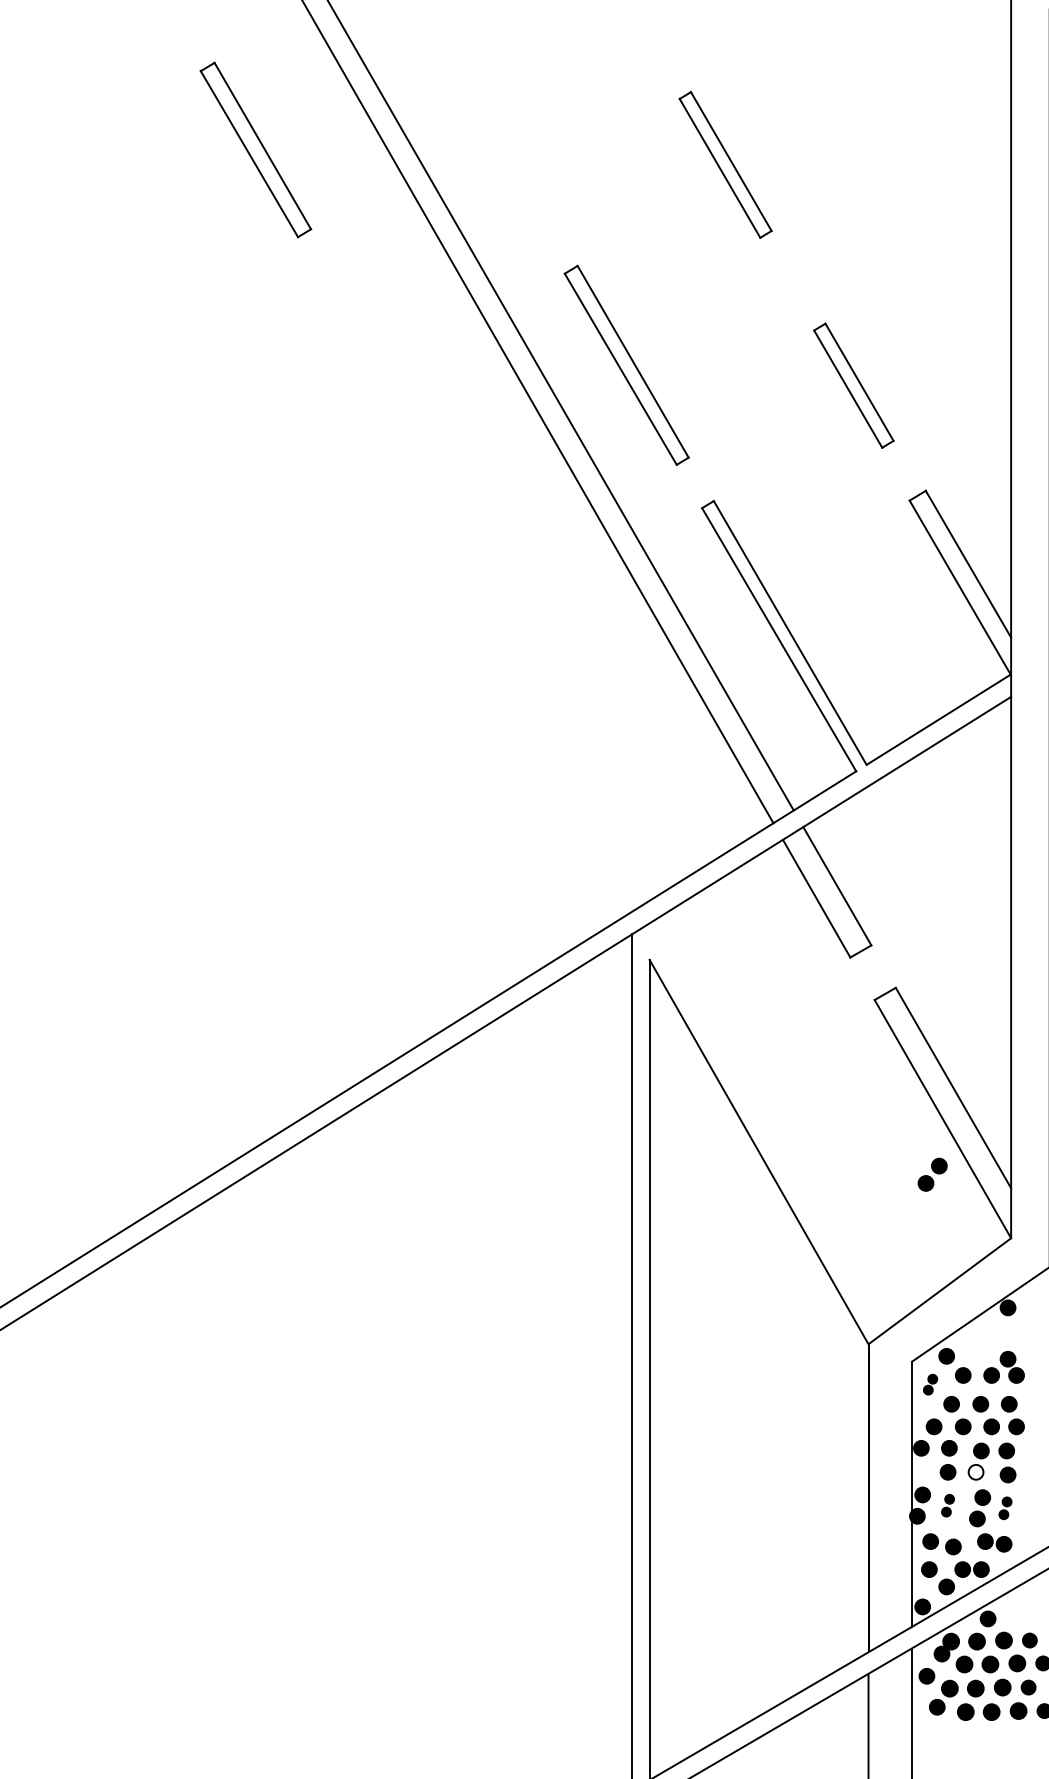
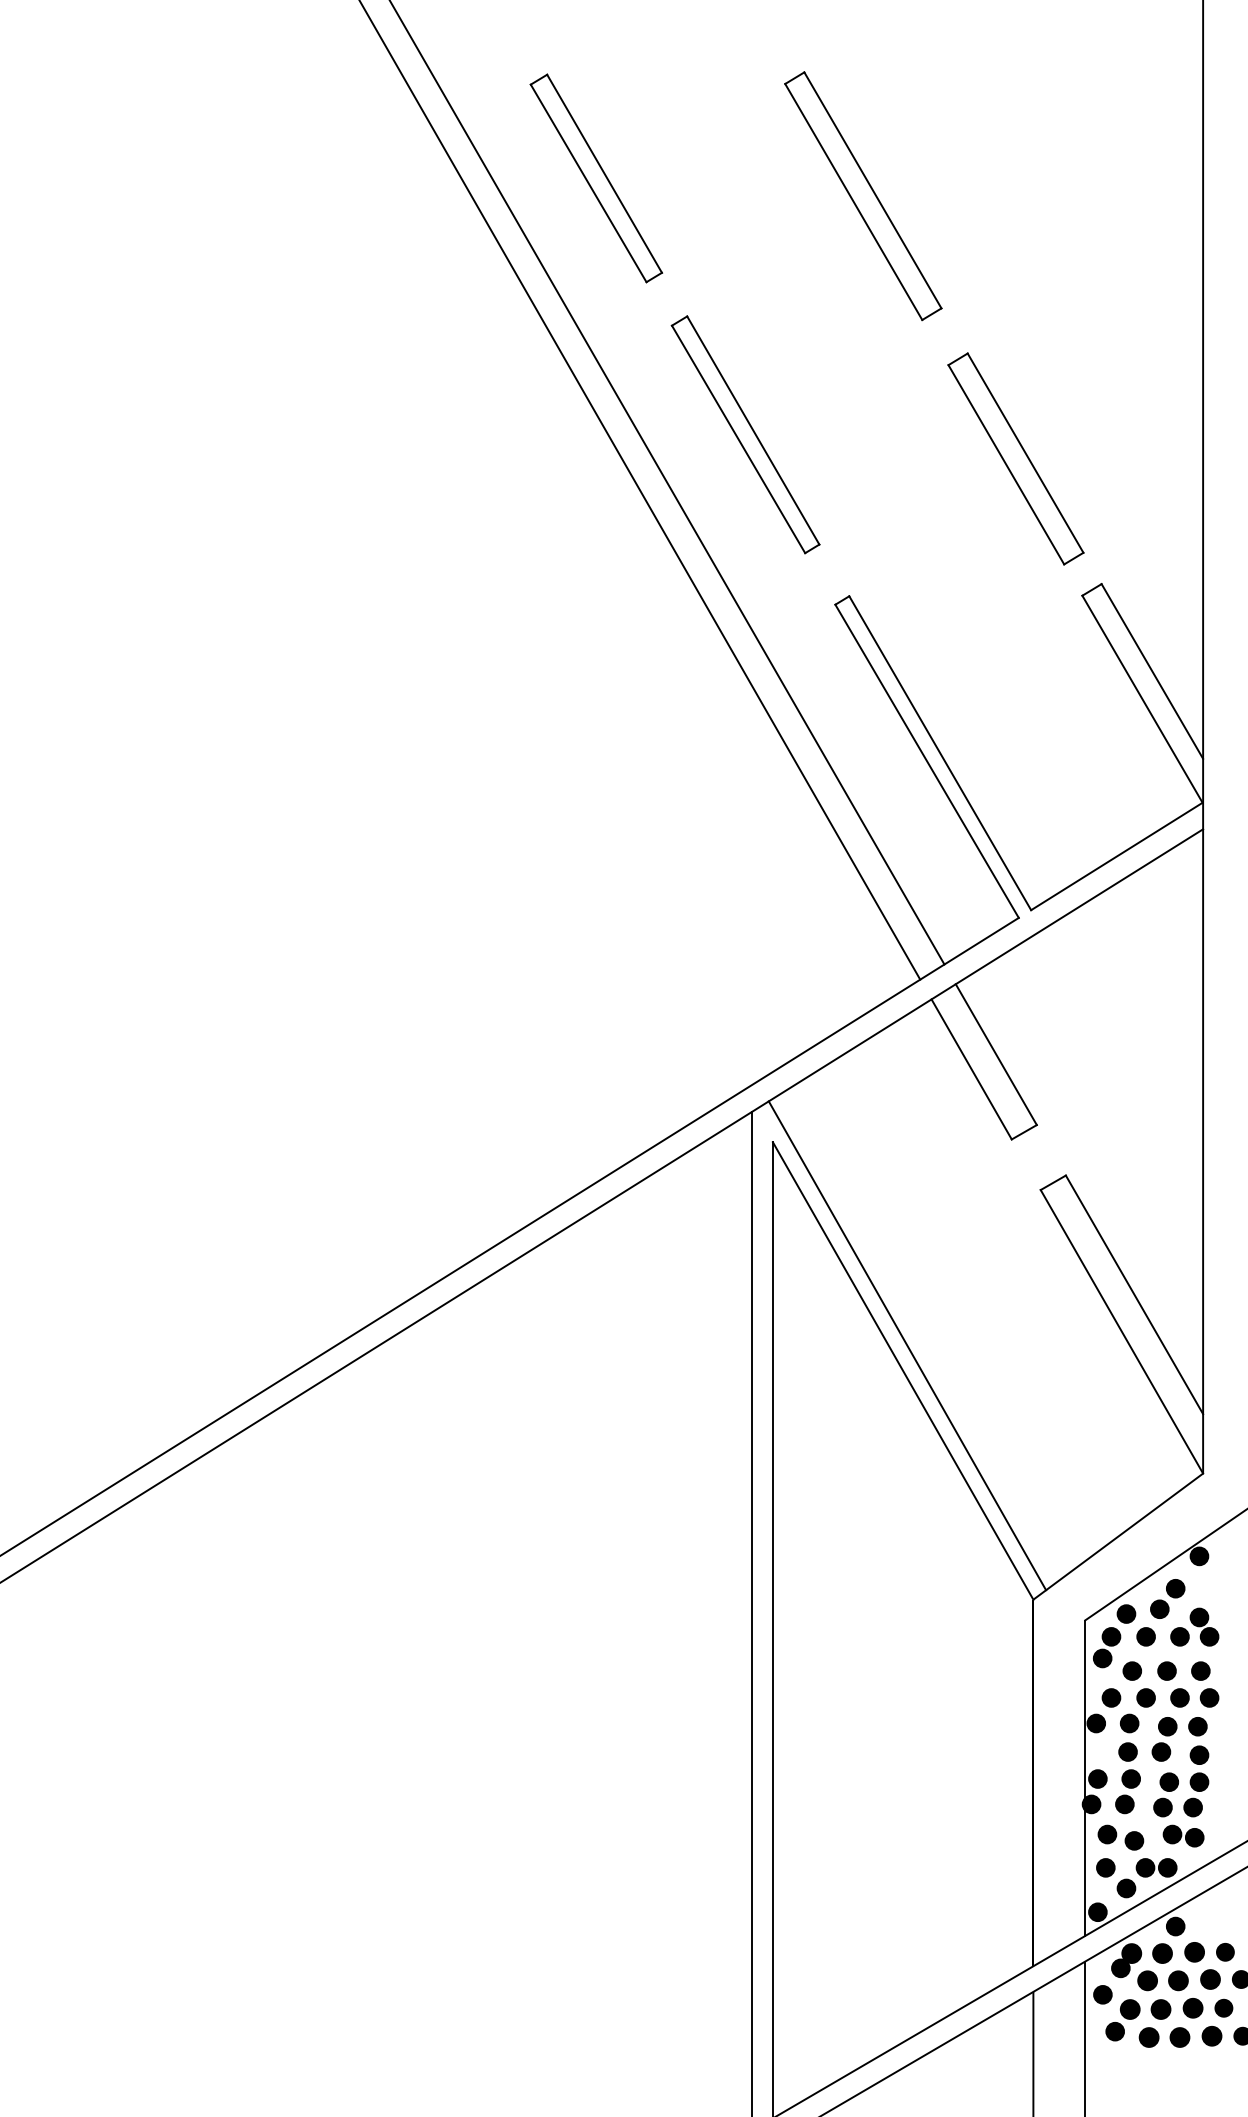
part: (256, 150) -> (596, 178), moved
part: (725, 165) -> (863, 196), size x1.43
part: (853, 385) -> (1015, 458), size x1.43
line: (762, 1130) -> (907, 1345), added
part: (932, 1174) -> (1167, 1598), moved
part: (930, 1384) -> (1107, 1647), size x1.67
fill: (976, 1471) -> (1161, 1751), added
part: (947, 1505) -> (1127, 1791), size x1.67
part: (1005, 1507) -> (1196, 1794), size x1.67

